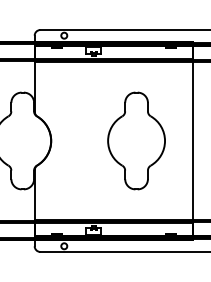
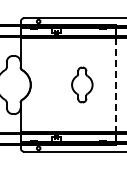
part: (137, 140) -> (82, 84), size x0.6
line: (193, 140) -> (116, 84), solid -> dashed

